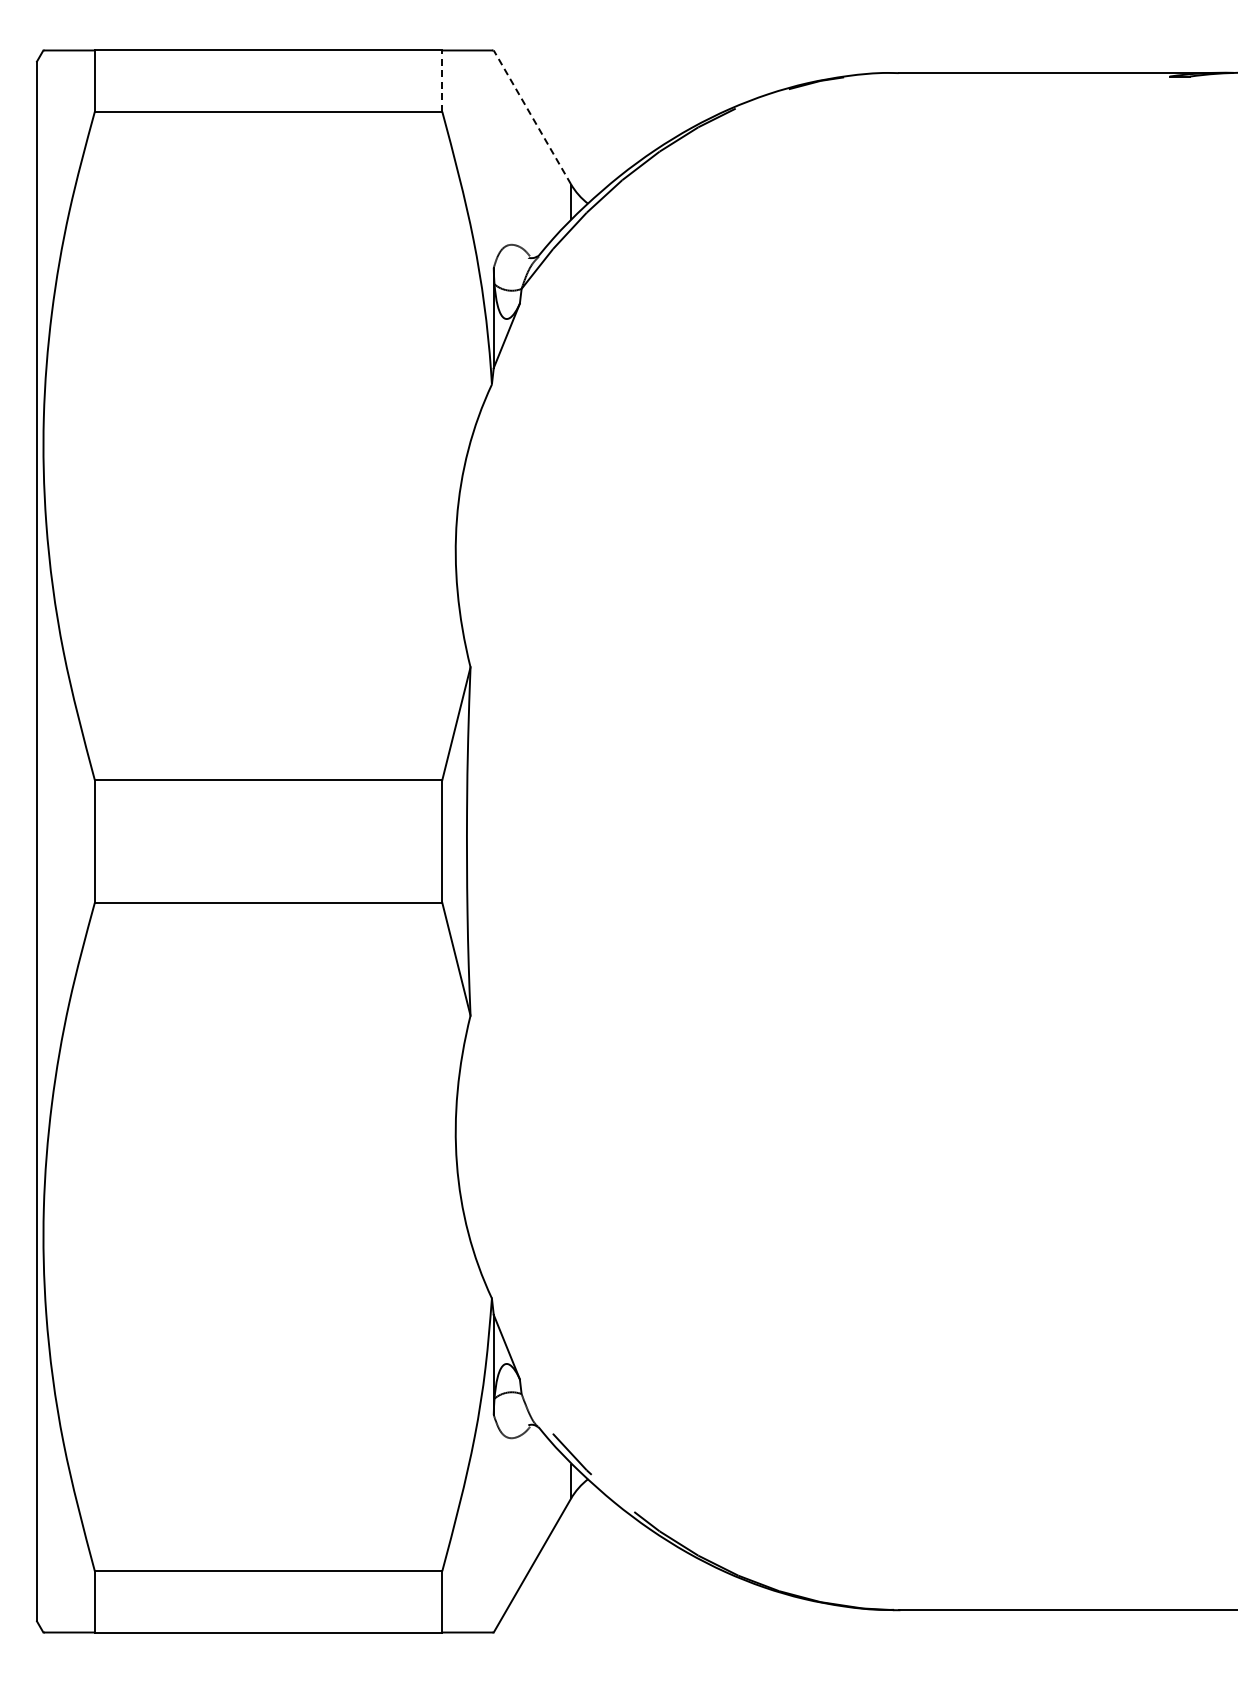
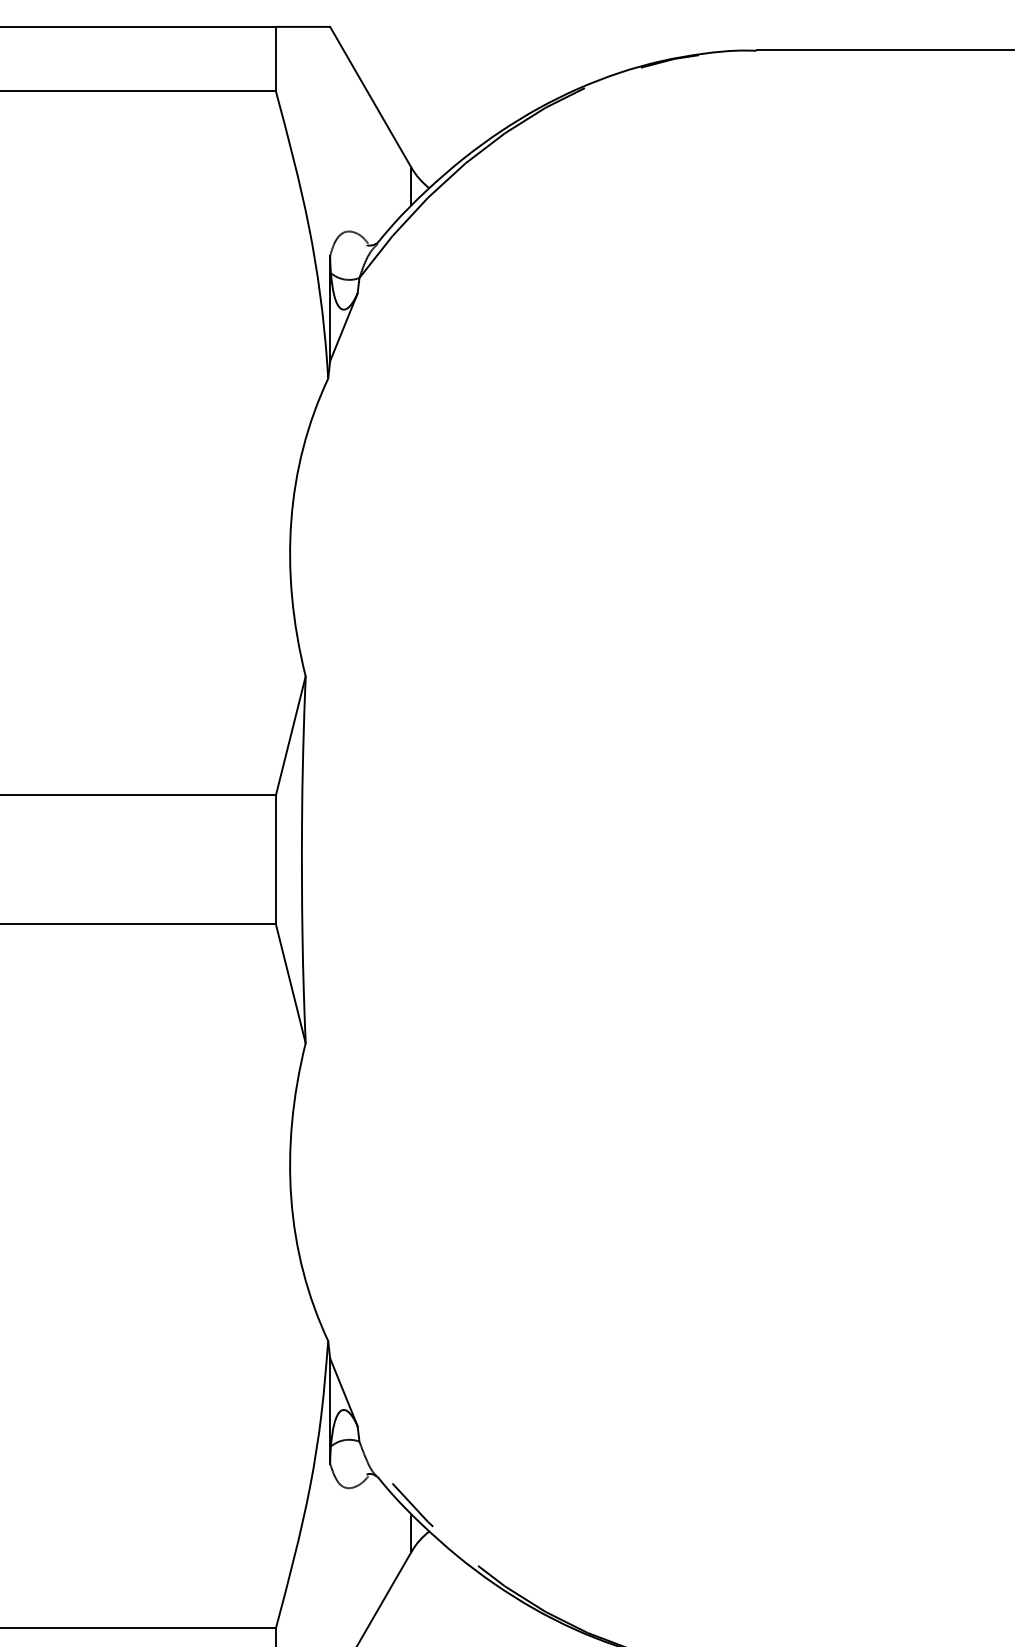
line: (442, 81) -> (276, 59), dashed -> solid
line: (532, 116) -> (370, 96), dashed -> solid

